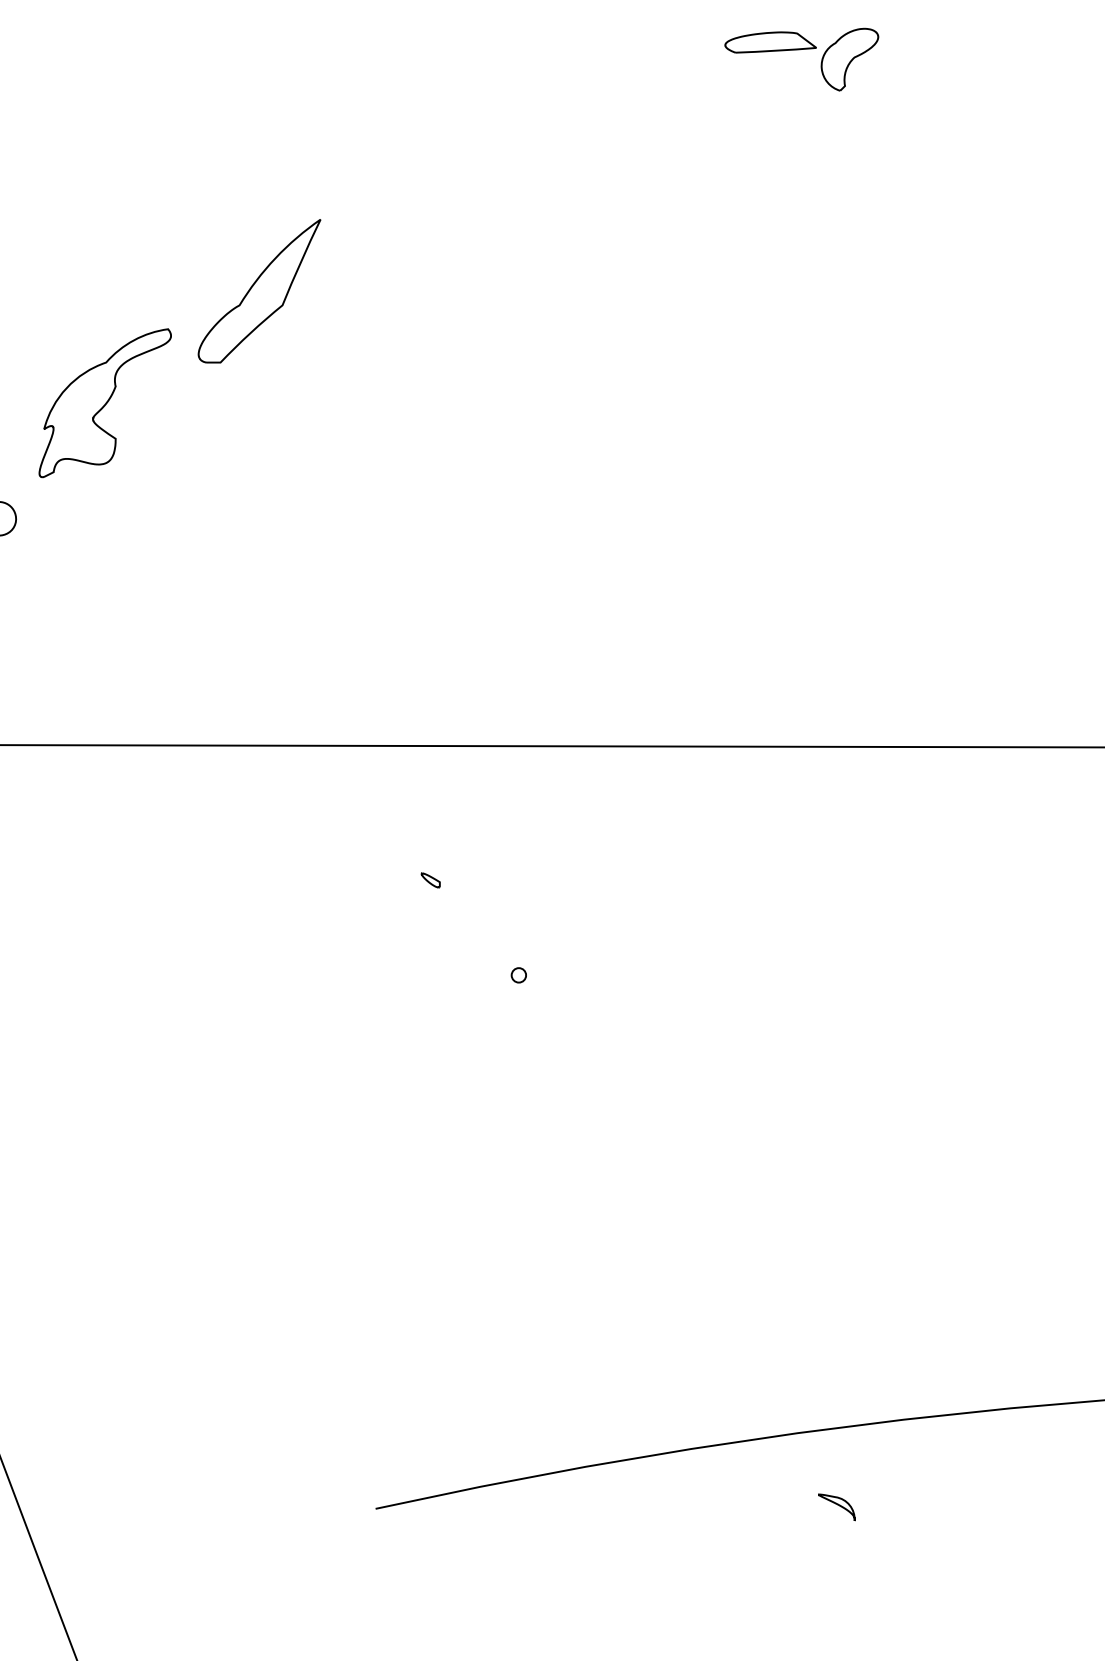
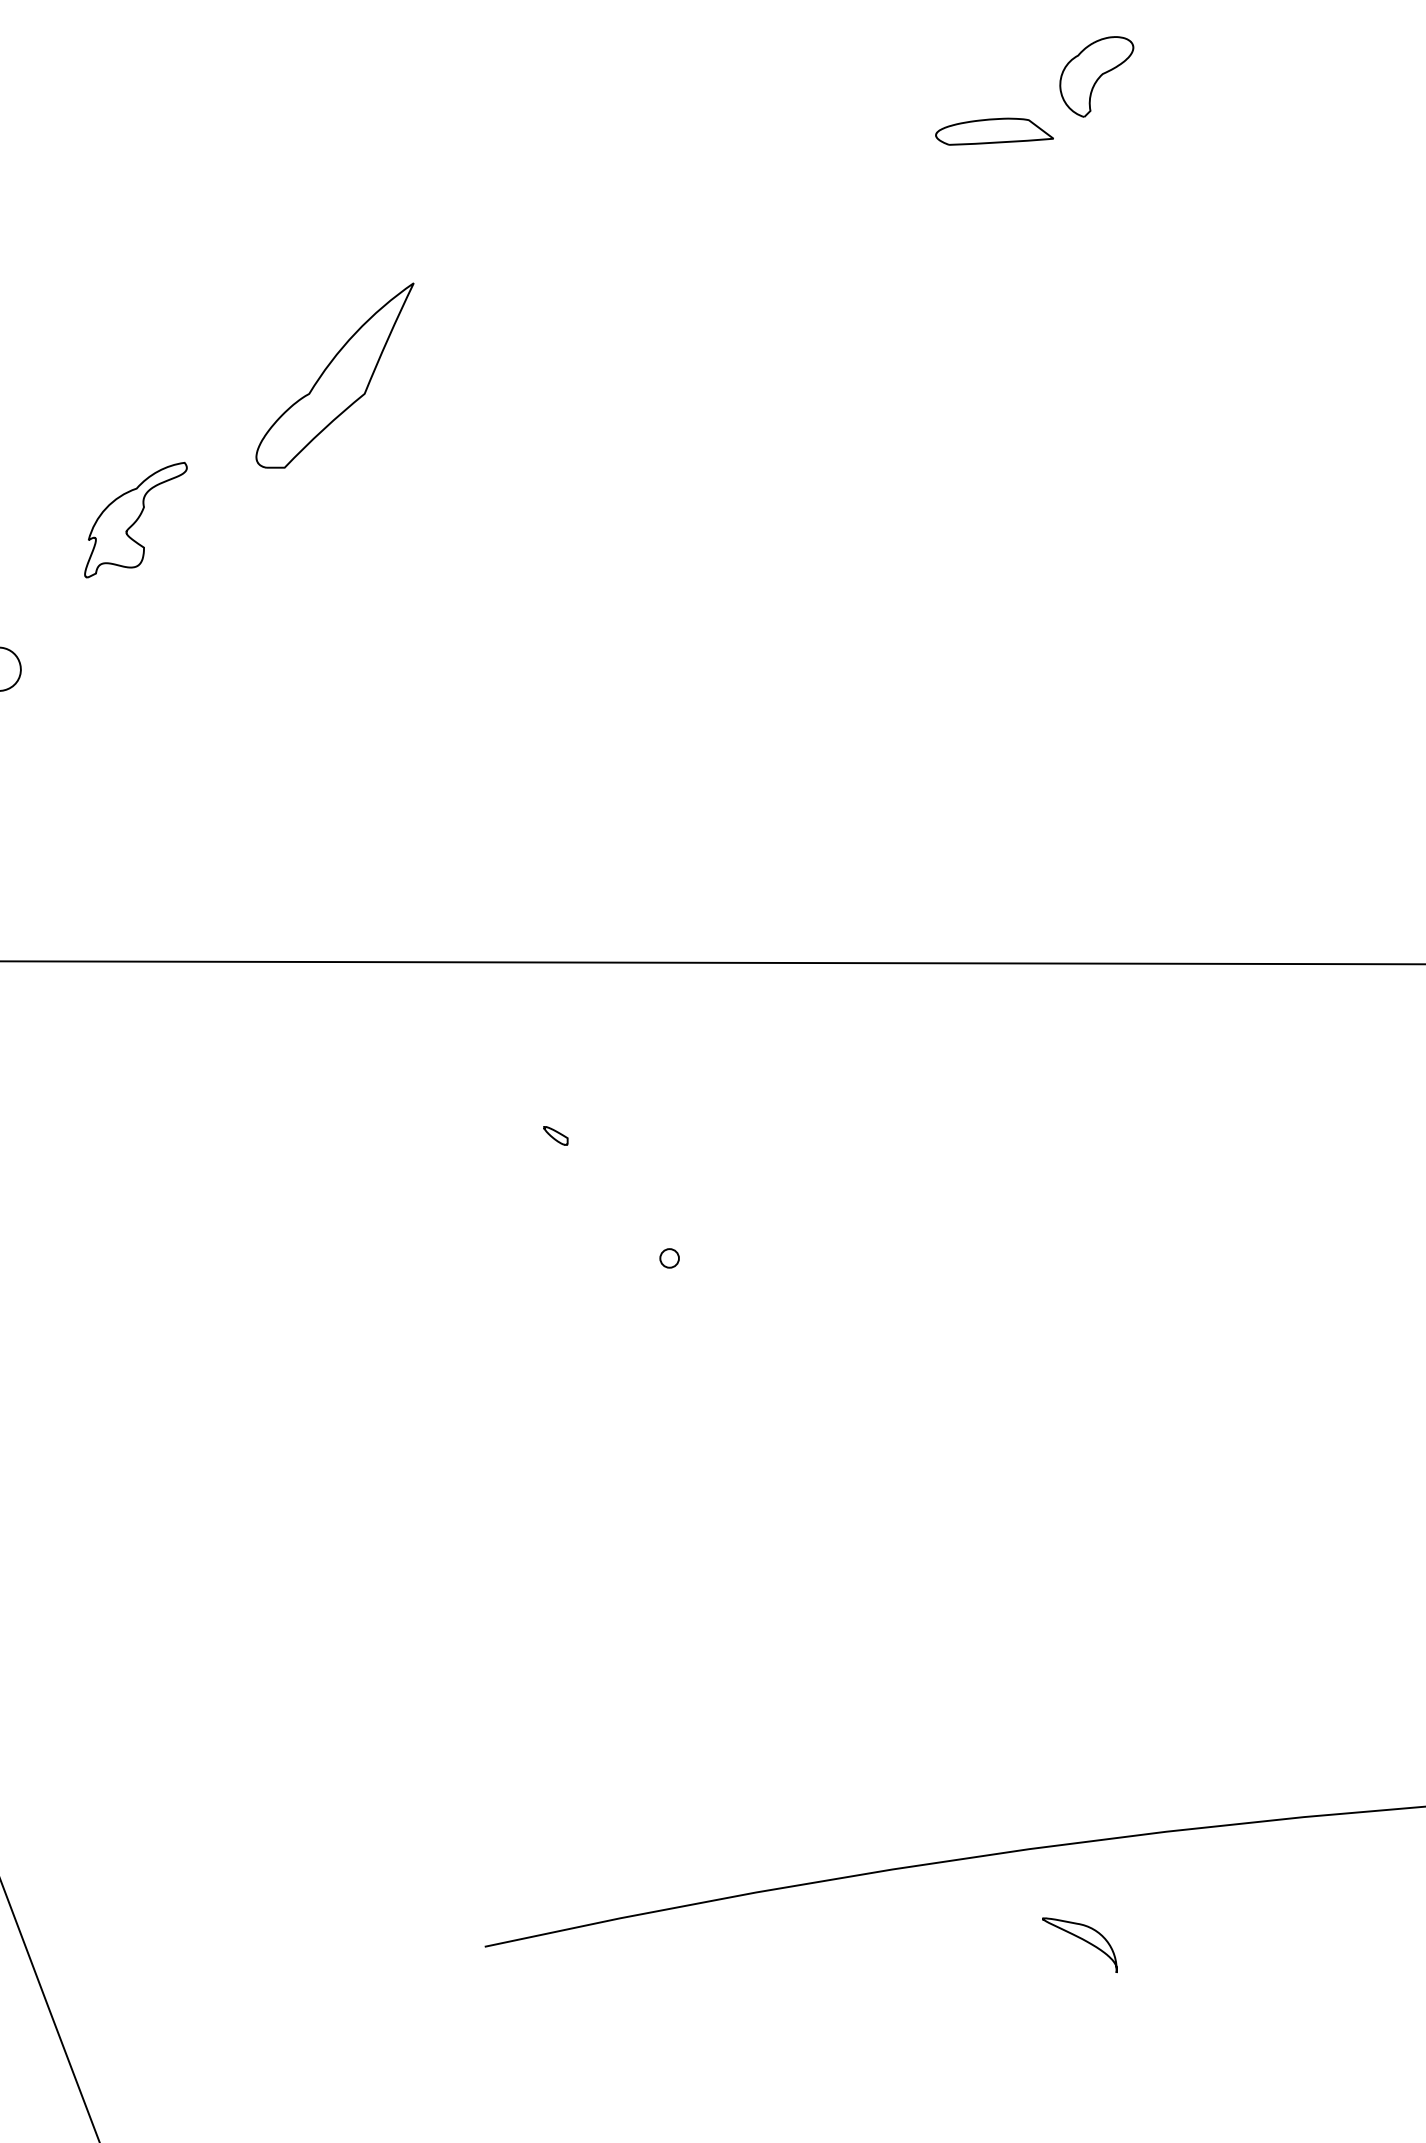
part: (770, 42) -> (994, 131), moved
part: (104, 402) -> (135, 519), size x0.6
part: (836, 1507) -> (1079, 1944), size x1.6

